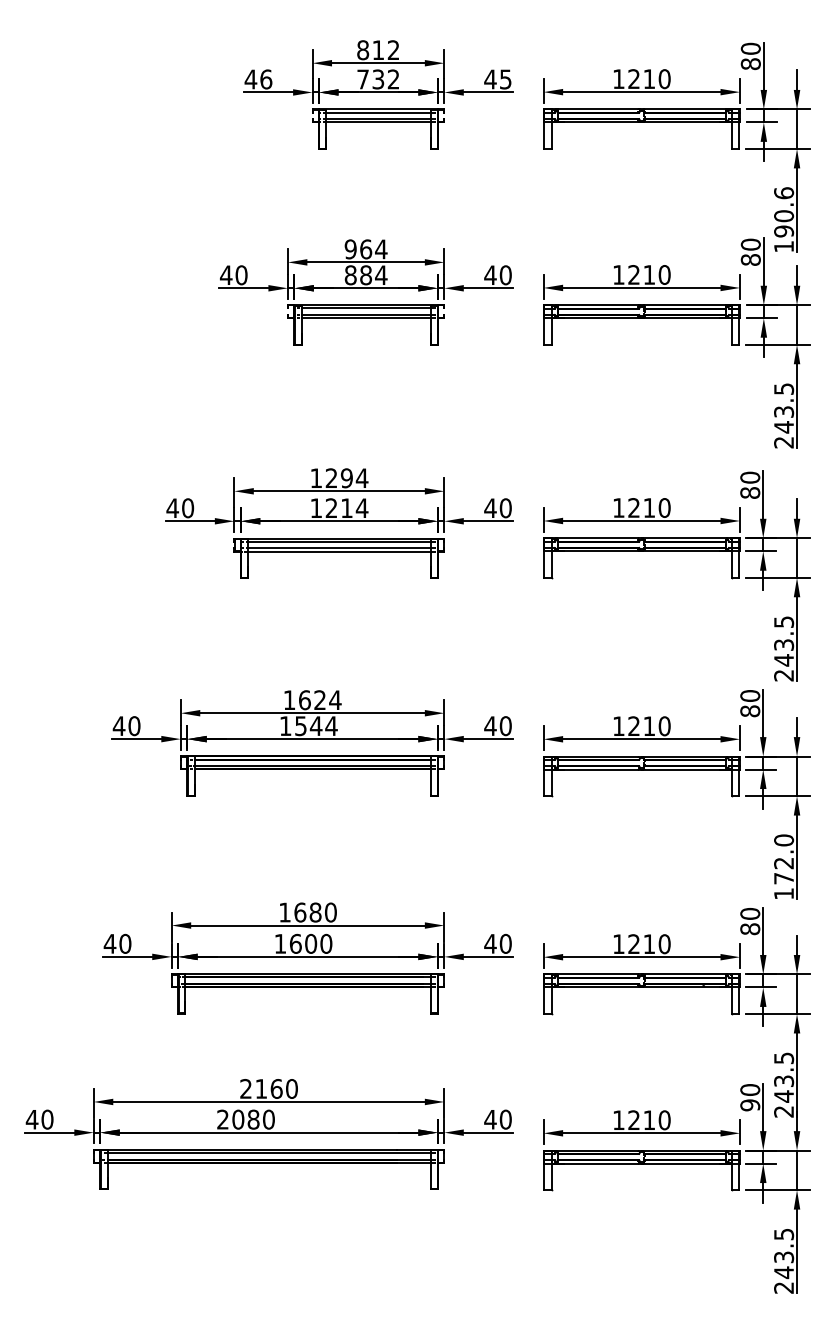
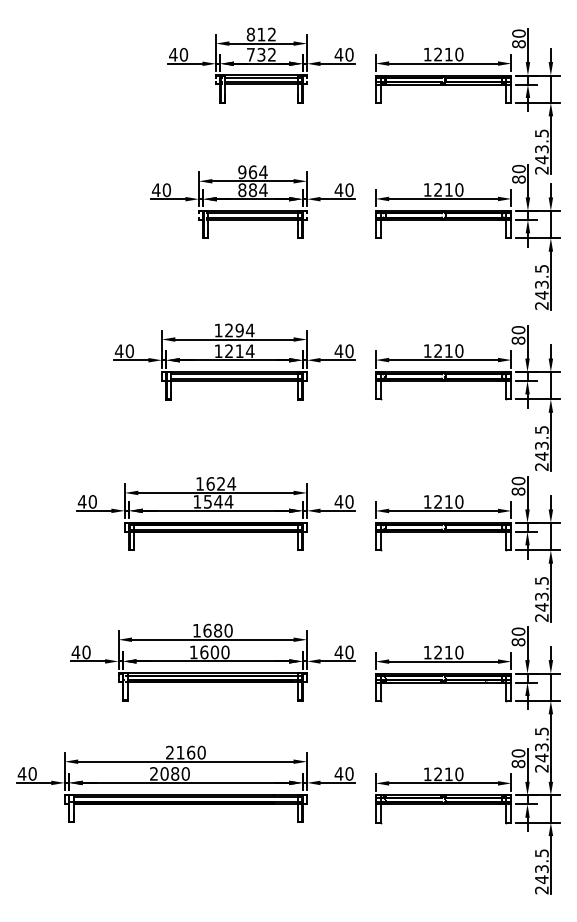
text: (267, 78) -> (184, 54), 46 -> 40
text: (505, 78) -> (349, 54), 45 -> 40
text: (783, 219) -> (541, 151), 190.6 -> 243.5
text: (783, 865) -> (541, 598), 172.0 -> 243.5
text: (750, 1104) -> (518, 763), 90 -> 80

